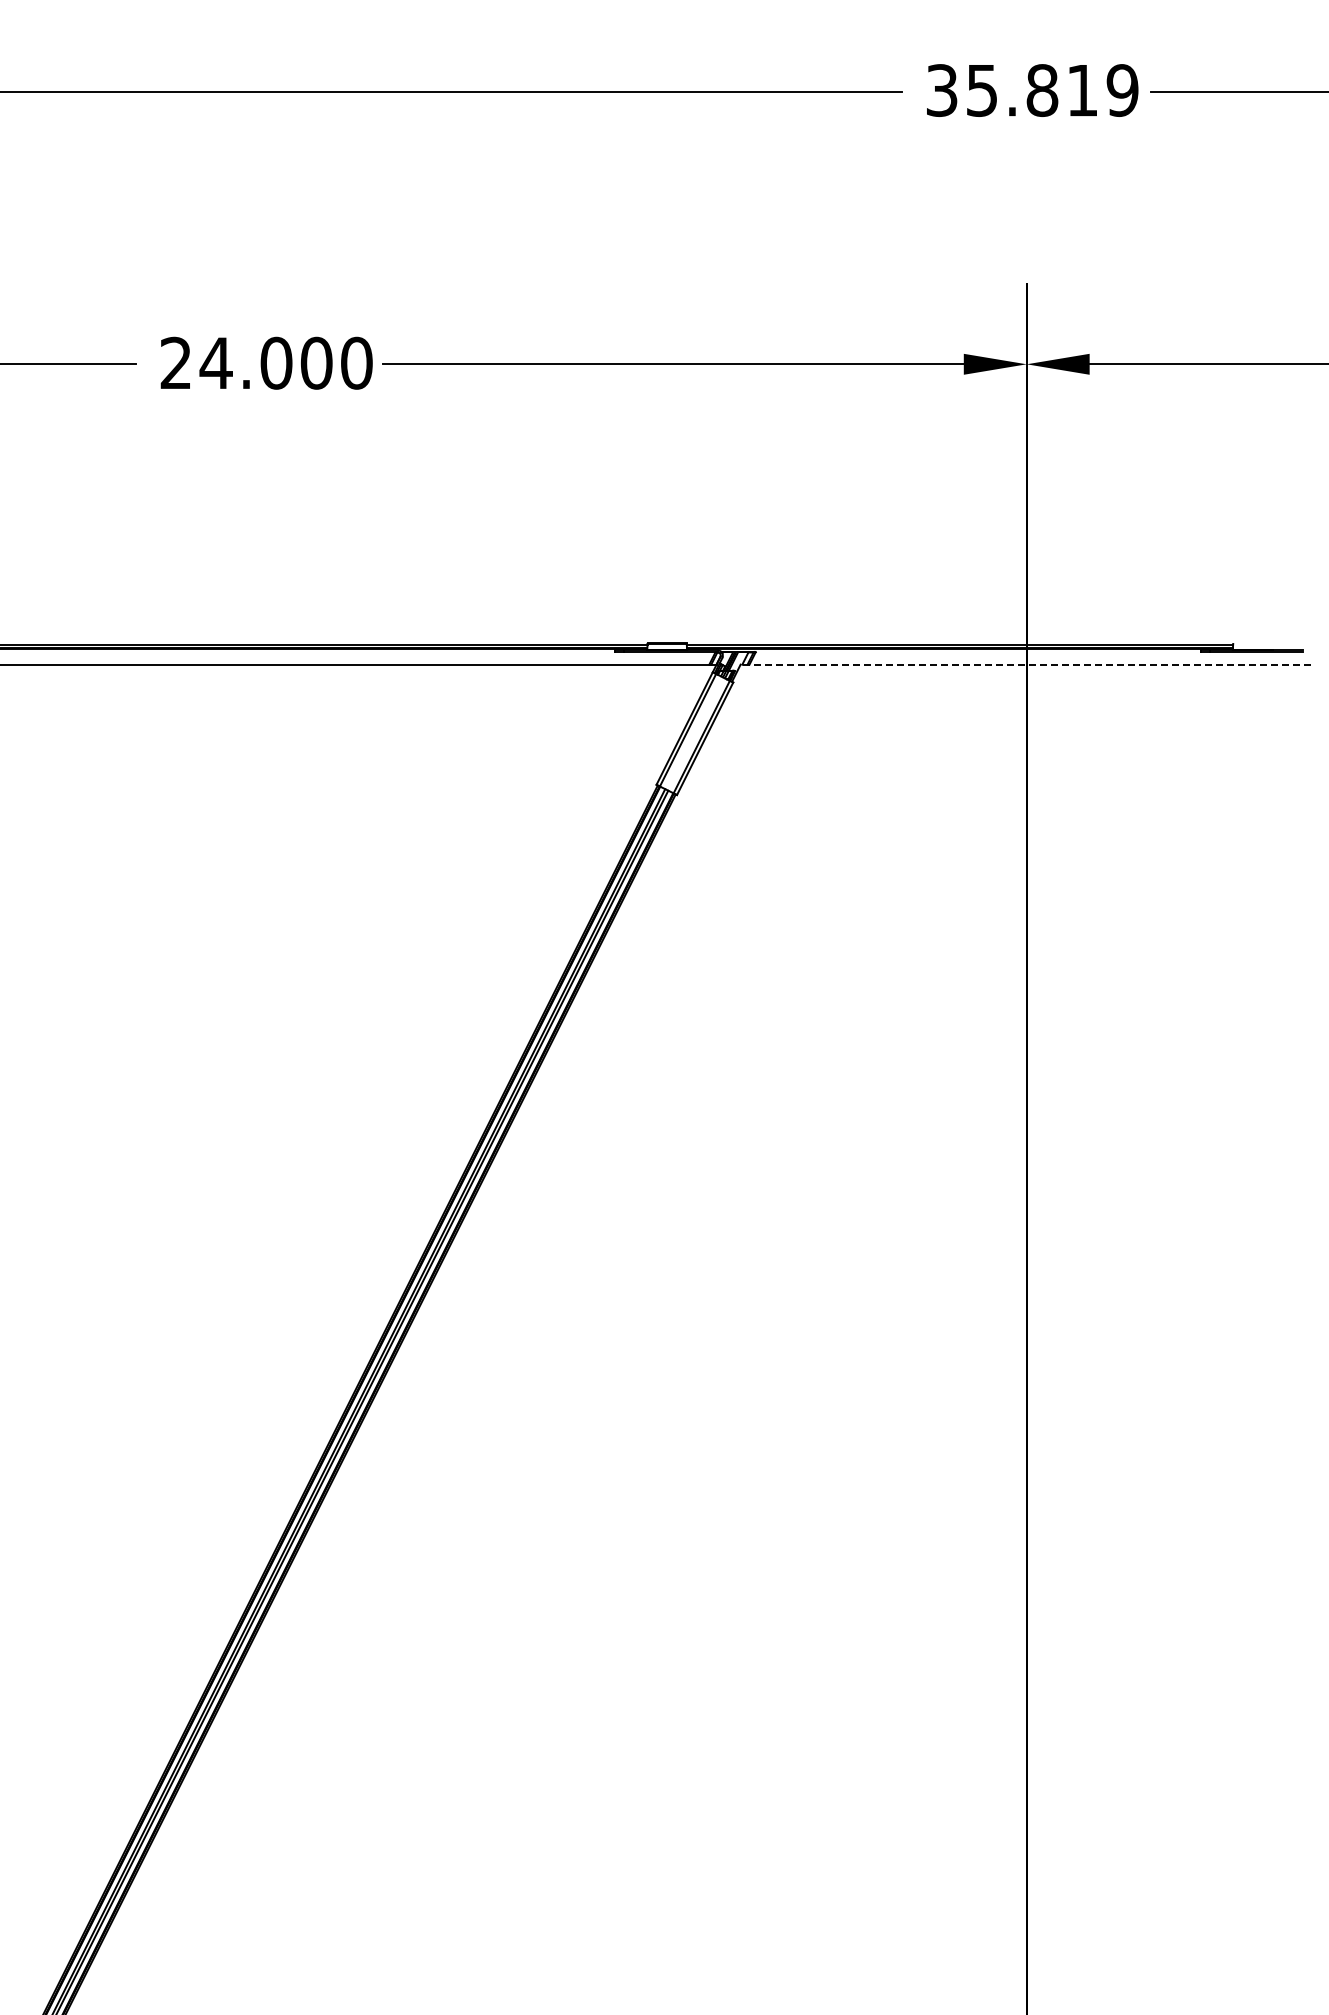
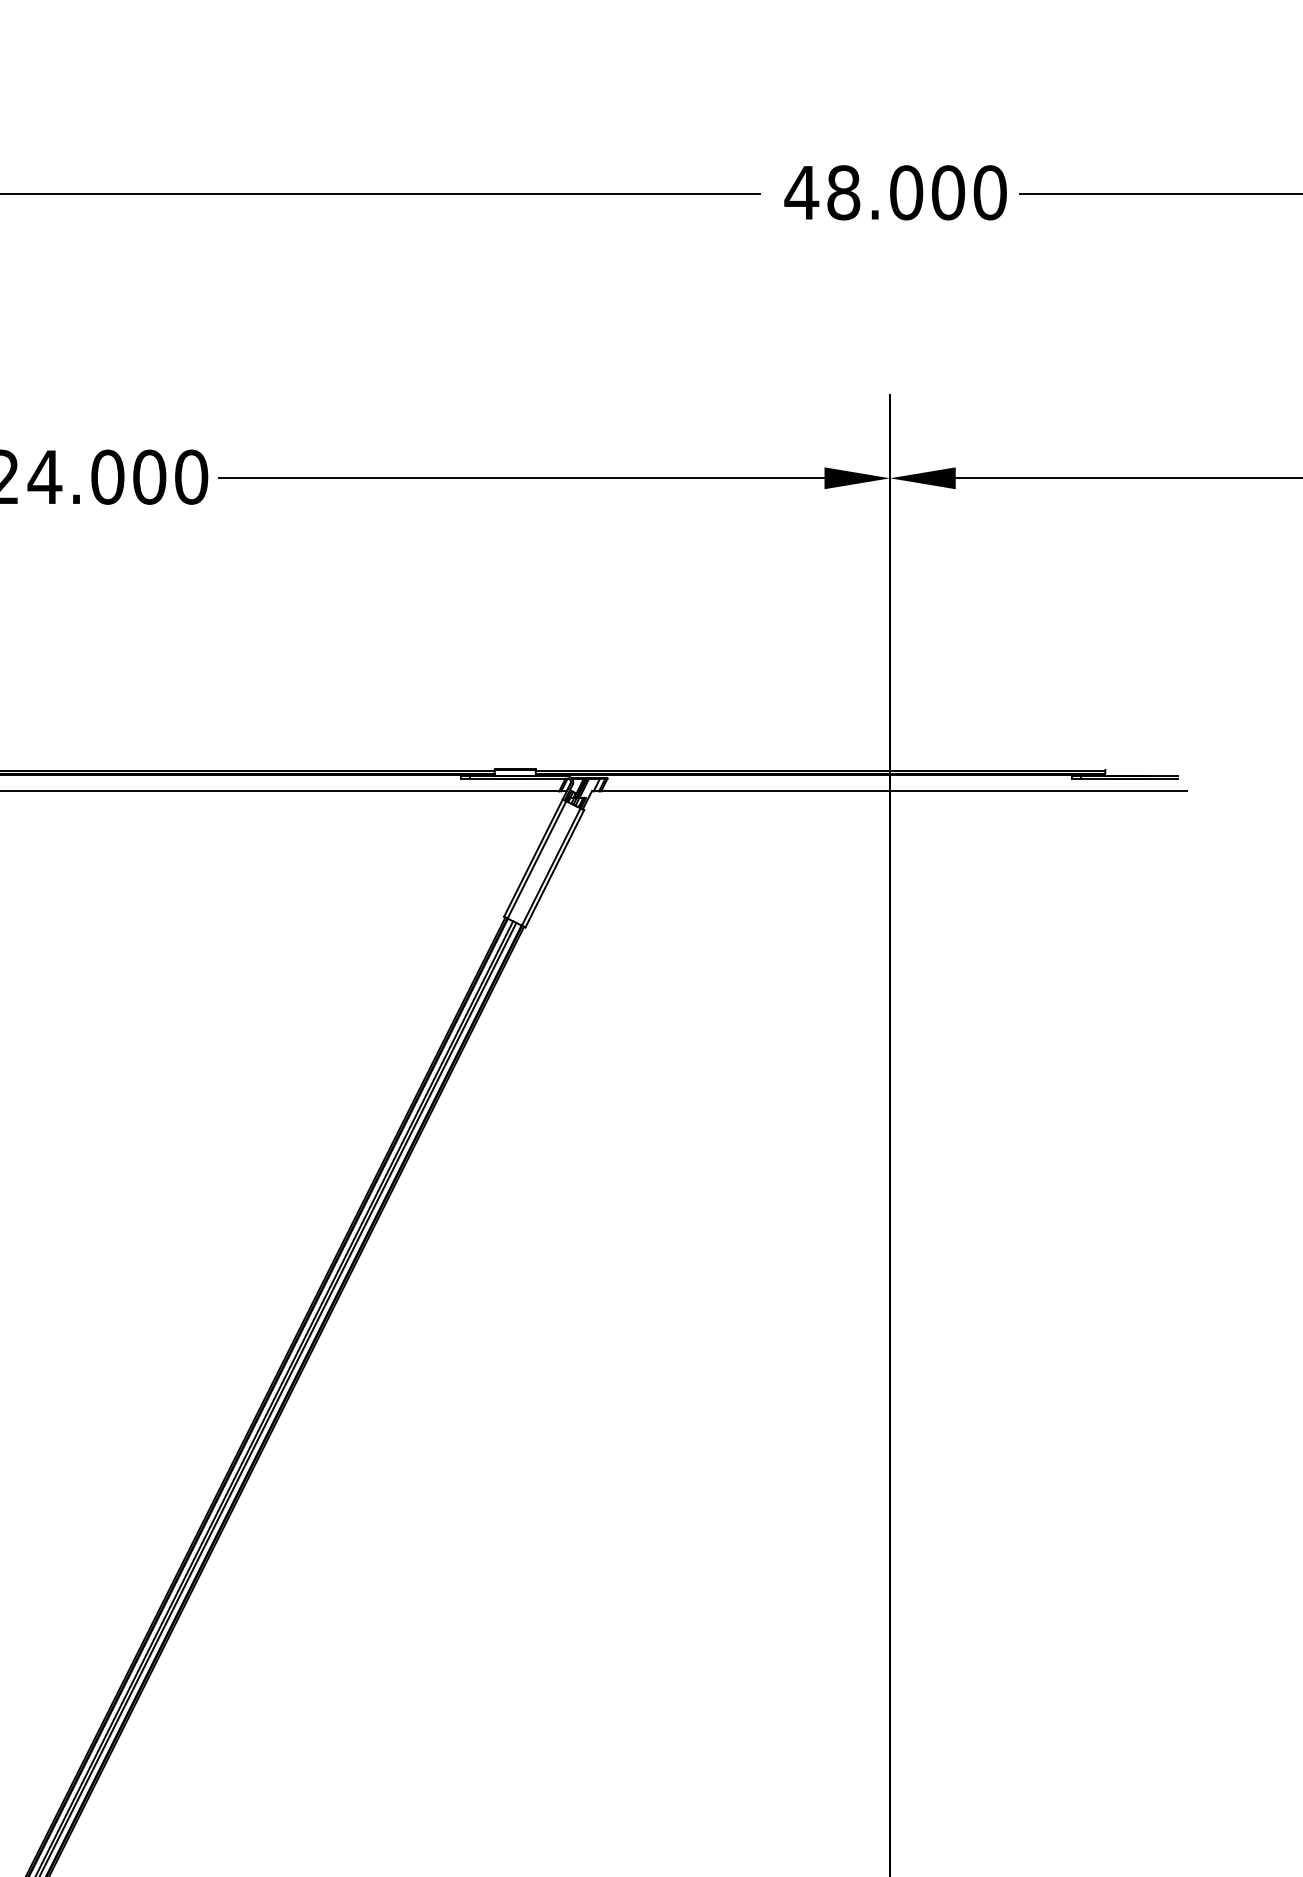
text: (1031, 90) -> (895, 192), 35.819 -> 48.000
line: (1025, 664) -> (888, 791), dashed -> solid

